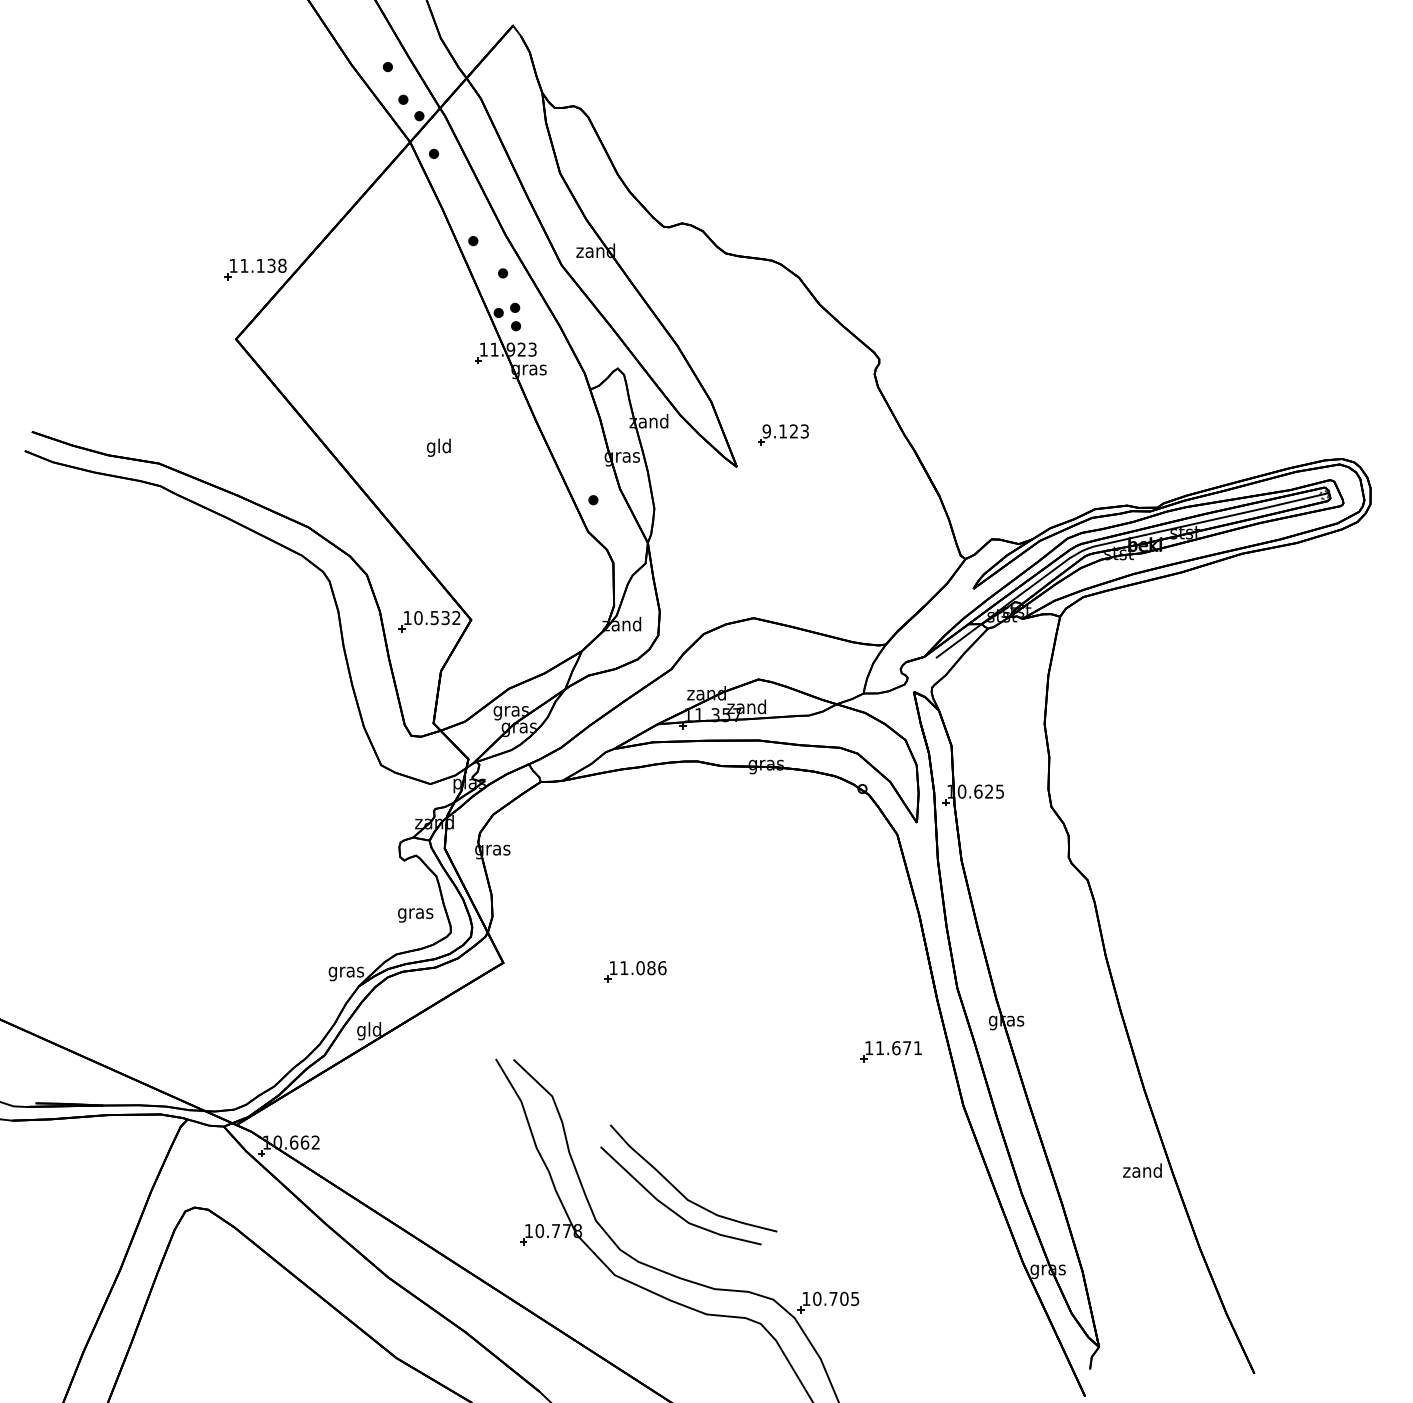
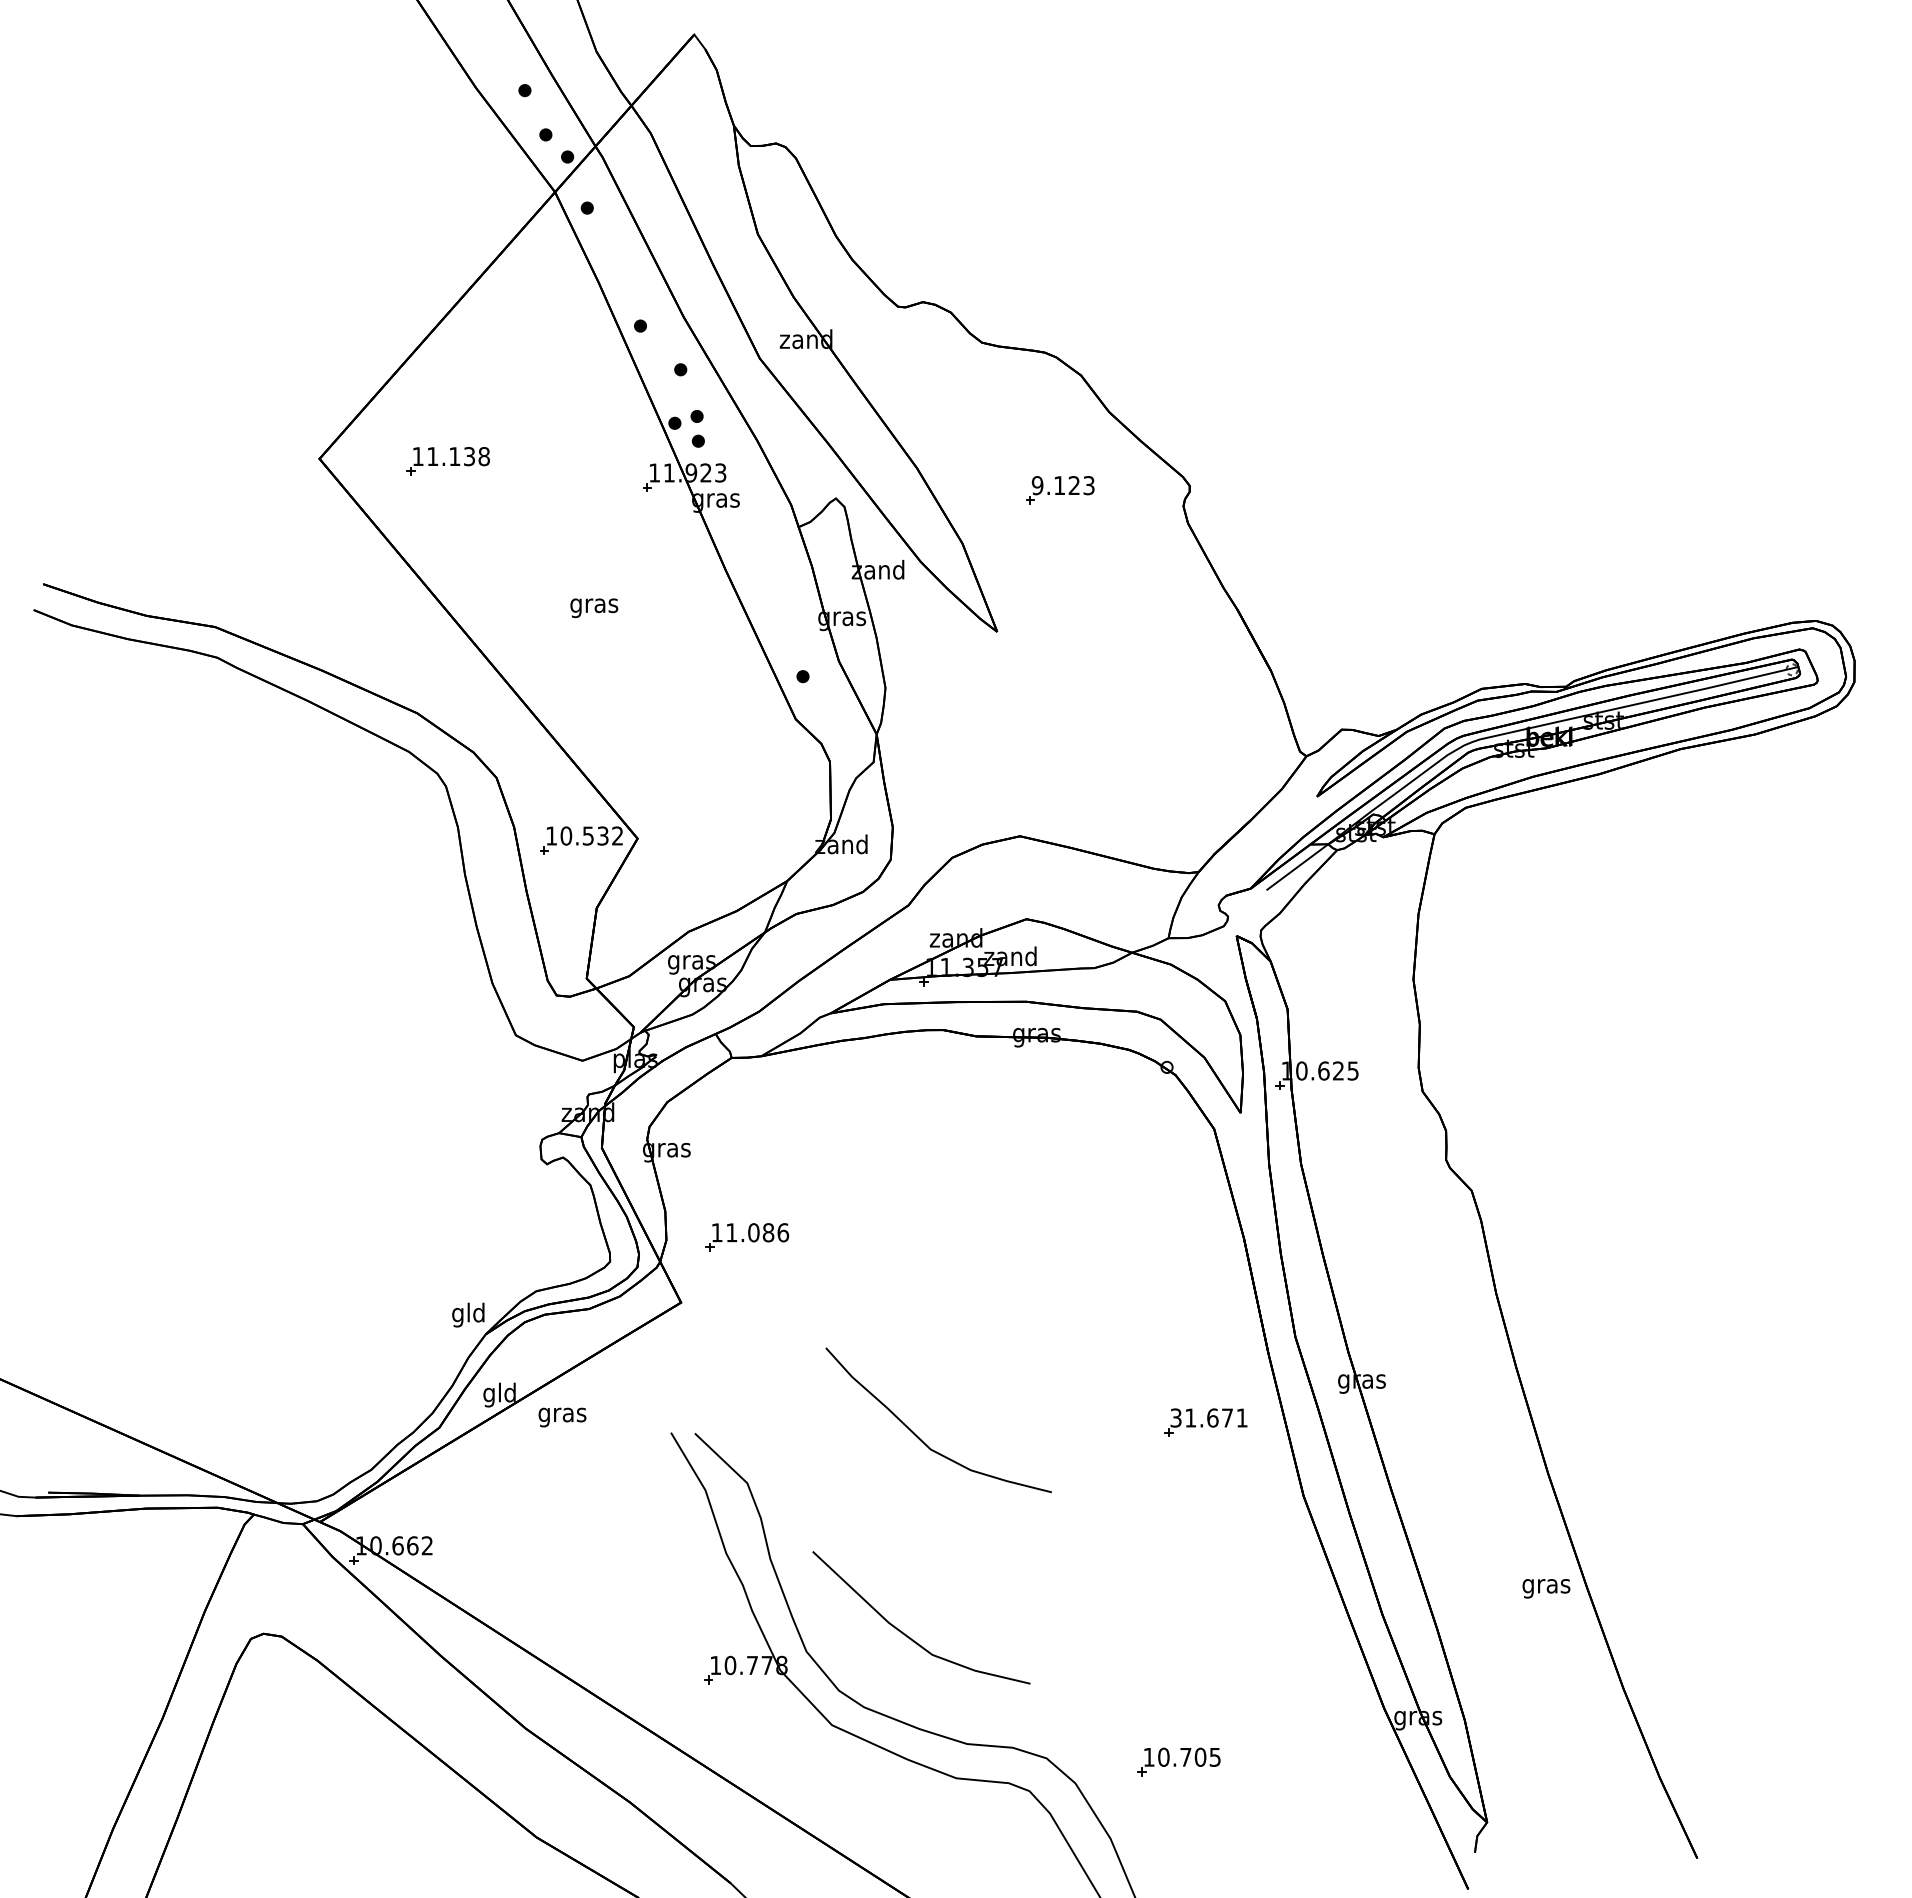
part: (255, 269) -> (447, 461), moved
part: (783, 435) -> (1060, 490), moved
text: (439, 447) -> (594, 605), gld -> gras
text: (415, 915) -> (562, 1417), moved
text: (346, 971) -> (468, 1314), gras -> gld
part: (635, 971) -> (747, 1237), moved
text: (868, 1047) -> (1175, 1417), 11.671 -> 31.671
text: (1142, 1171) -> (1545, 1585), zand -> gras
curve: (680, 1191) -> (920, 1438), moved
part: (828, 1302) -> (1178, 1761), moved

